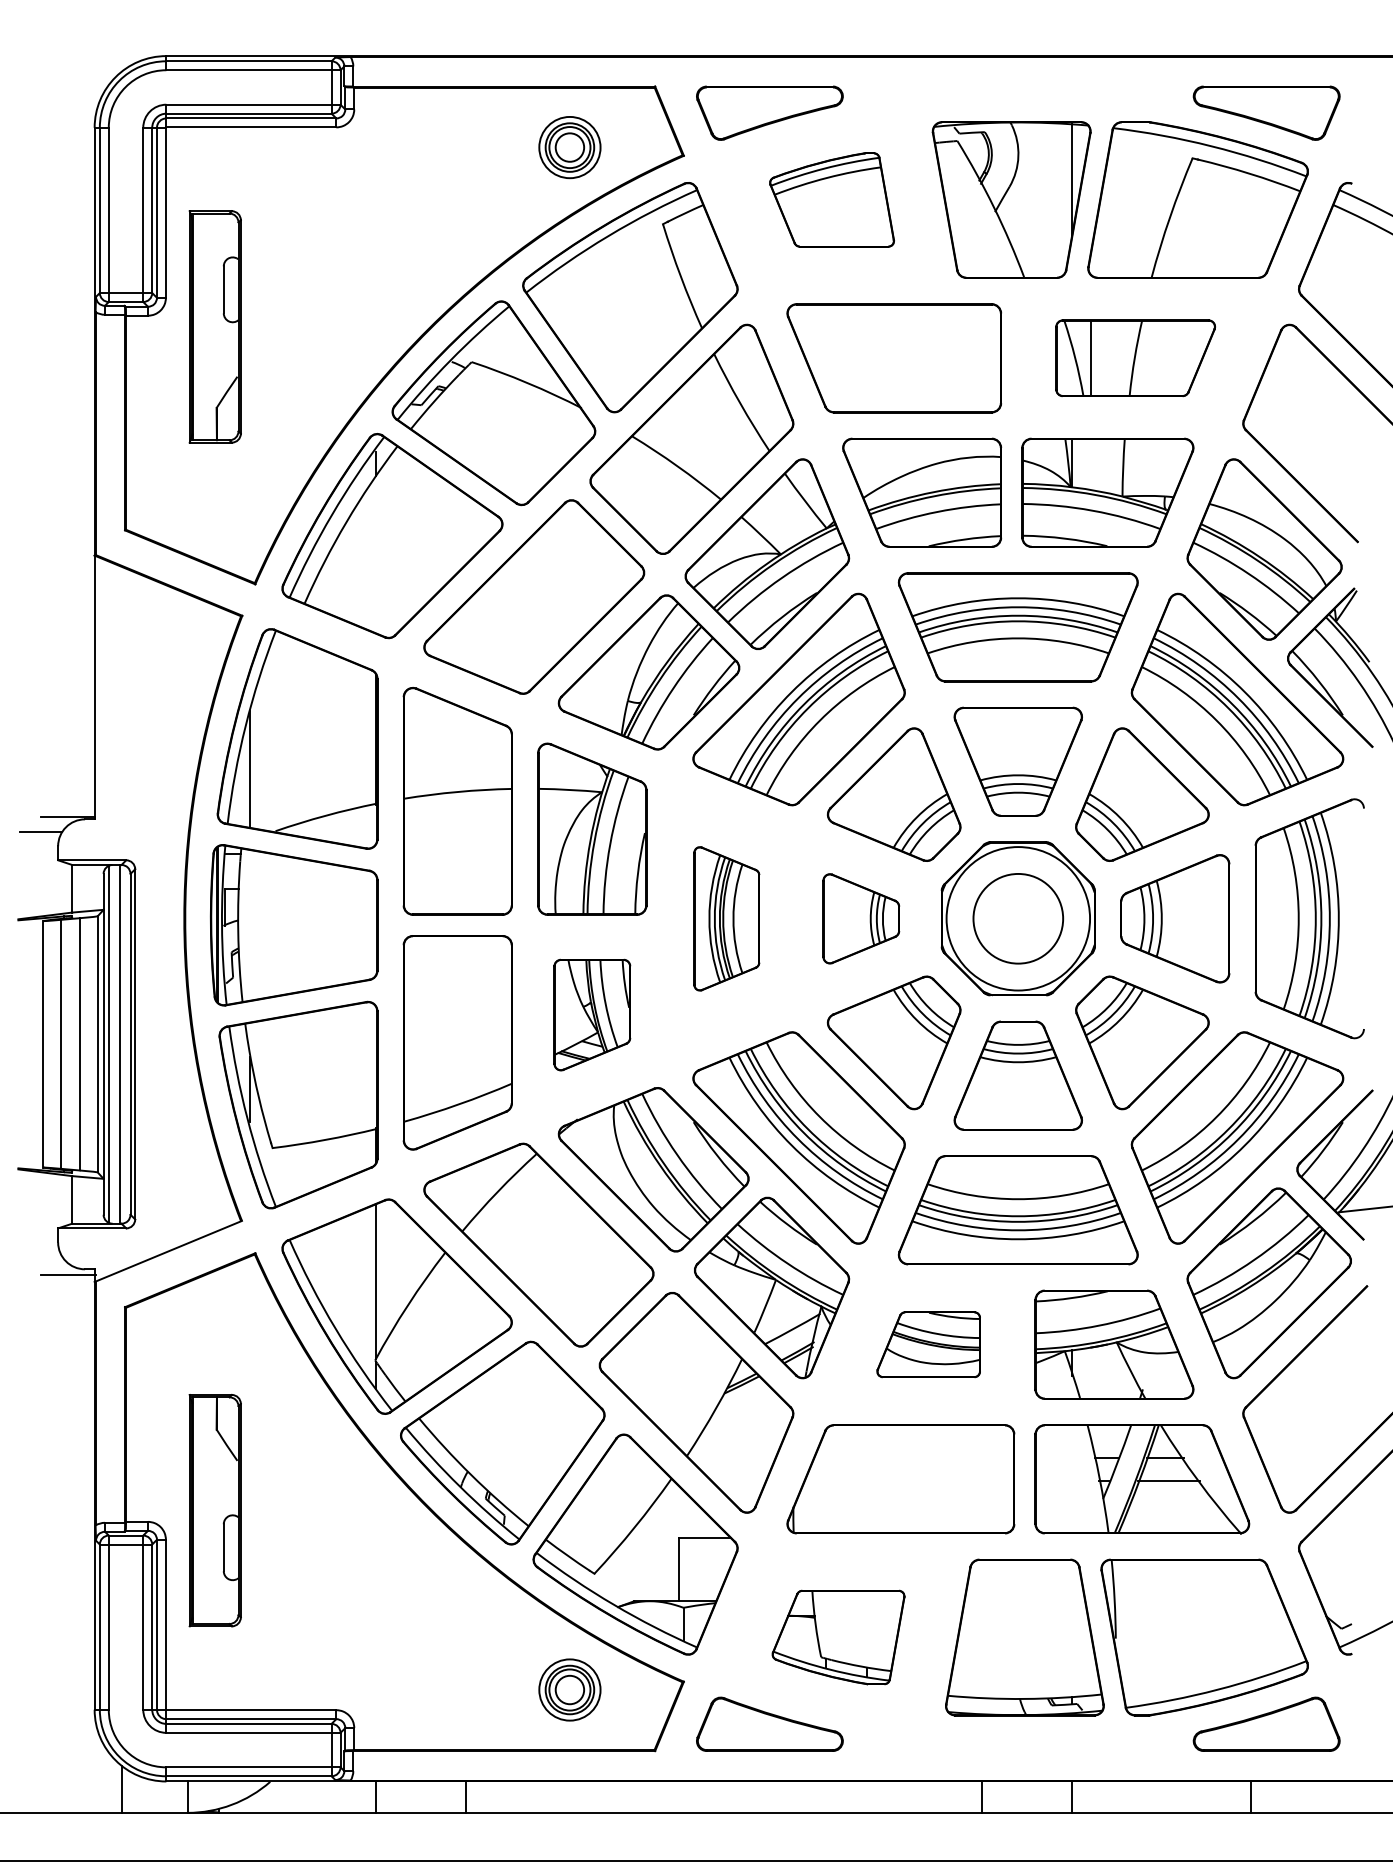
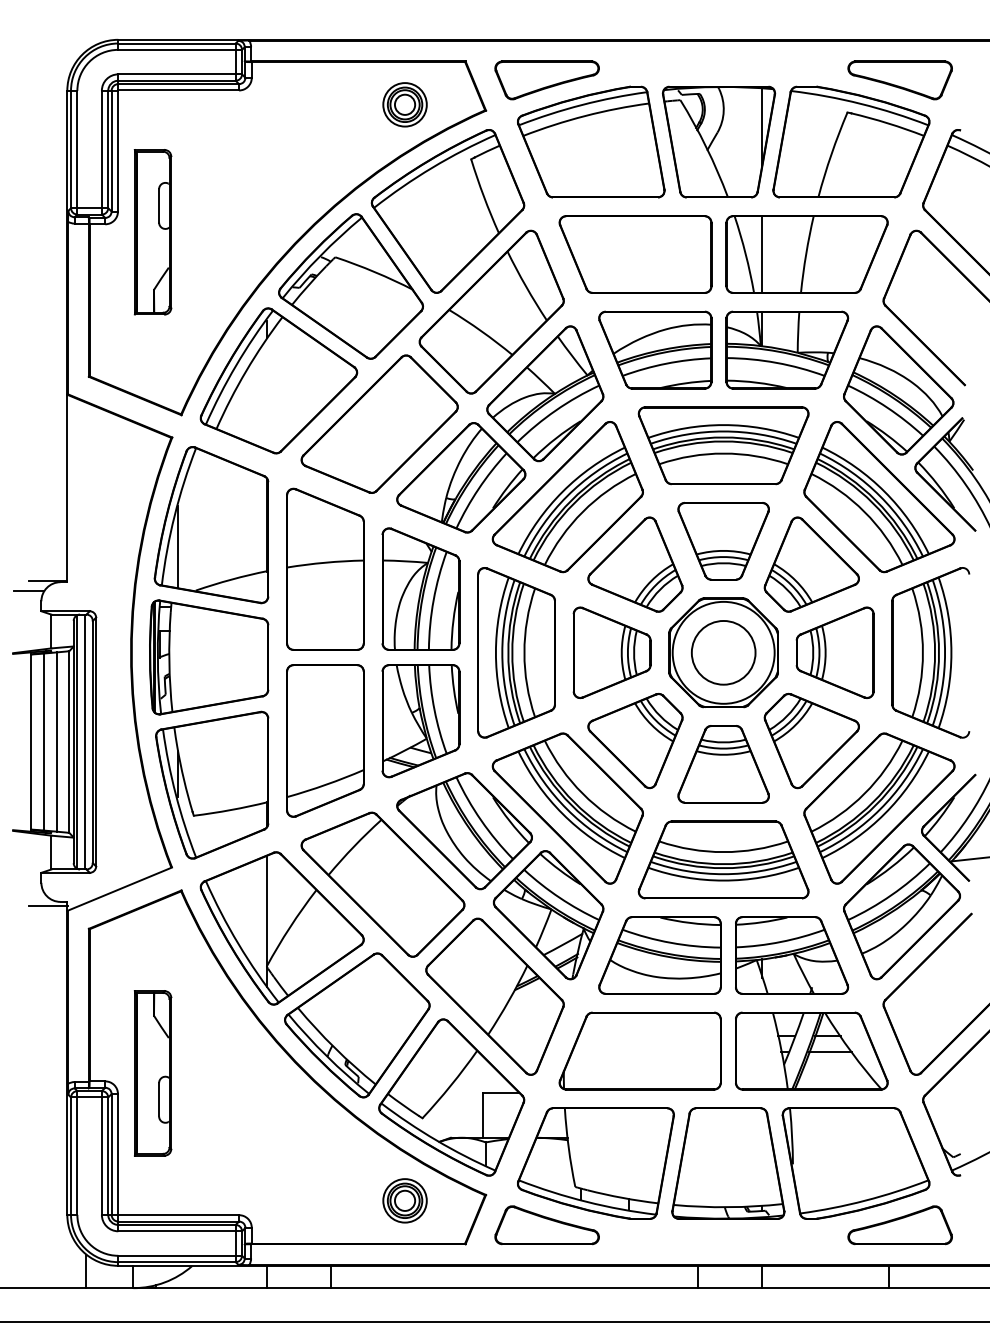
part: (832, 199) -> (591, 141), size x1.67
part: (1134, 358) -> (806, 254), size x1.43
part: (726, 918) -> (516, 652), size x1.67
part: (860, 918) -> (611, 652), size x1.43
part: (591, 1015) -> (420, 721), size x1.43
part: (928, 1344) -> (659, 955), size x1.67
part: (837, 1637) -> (595, 1163), size x1.67

